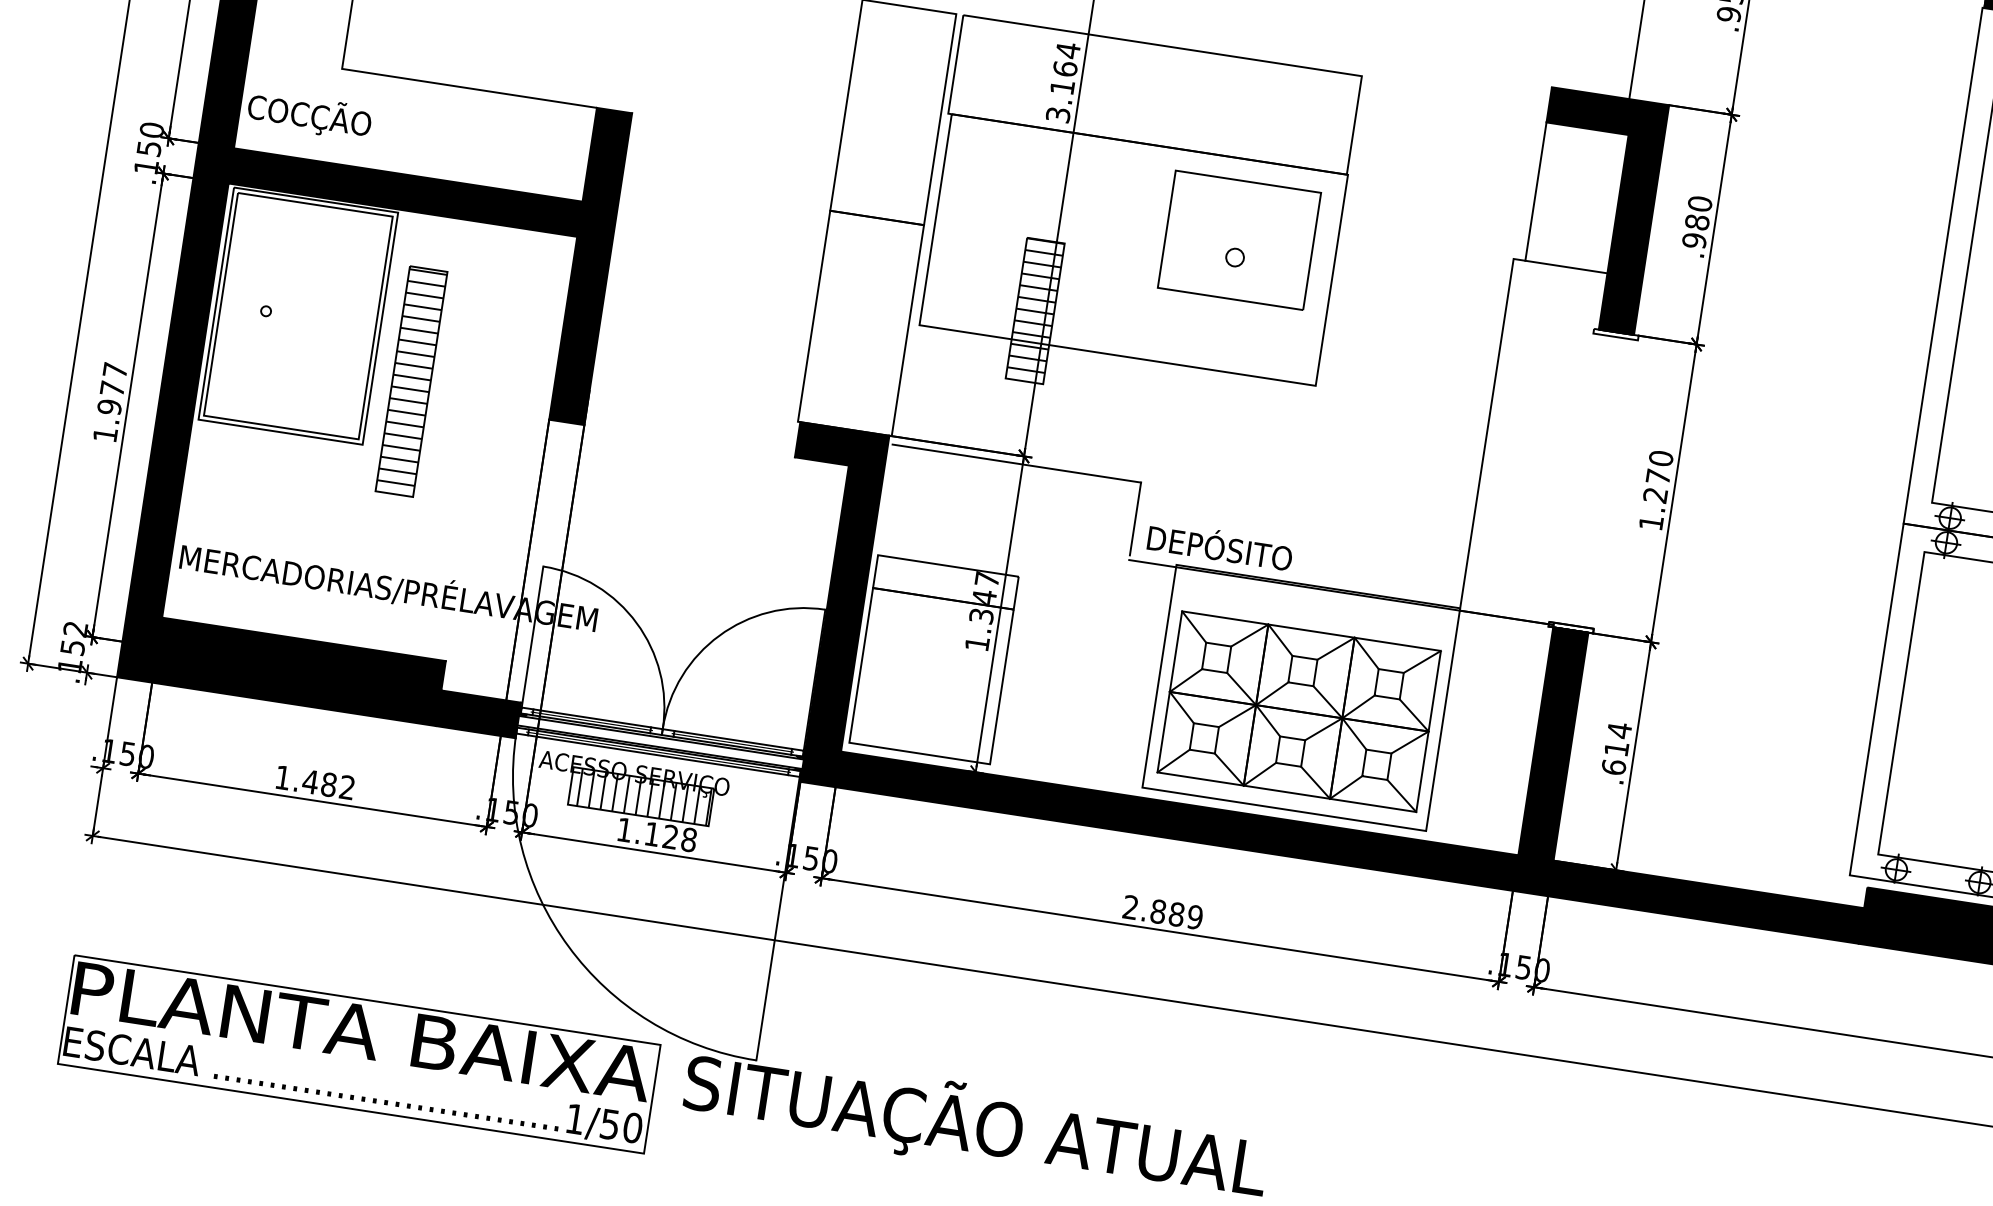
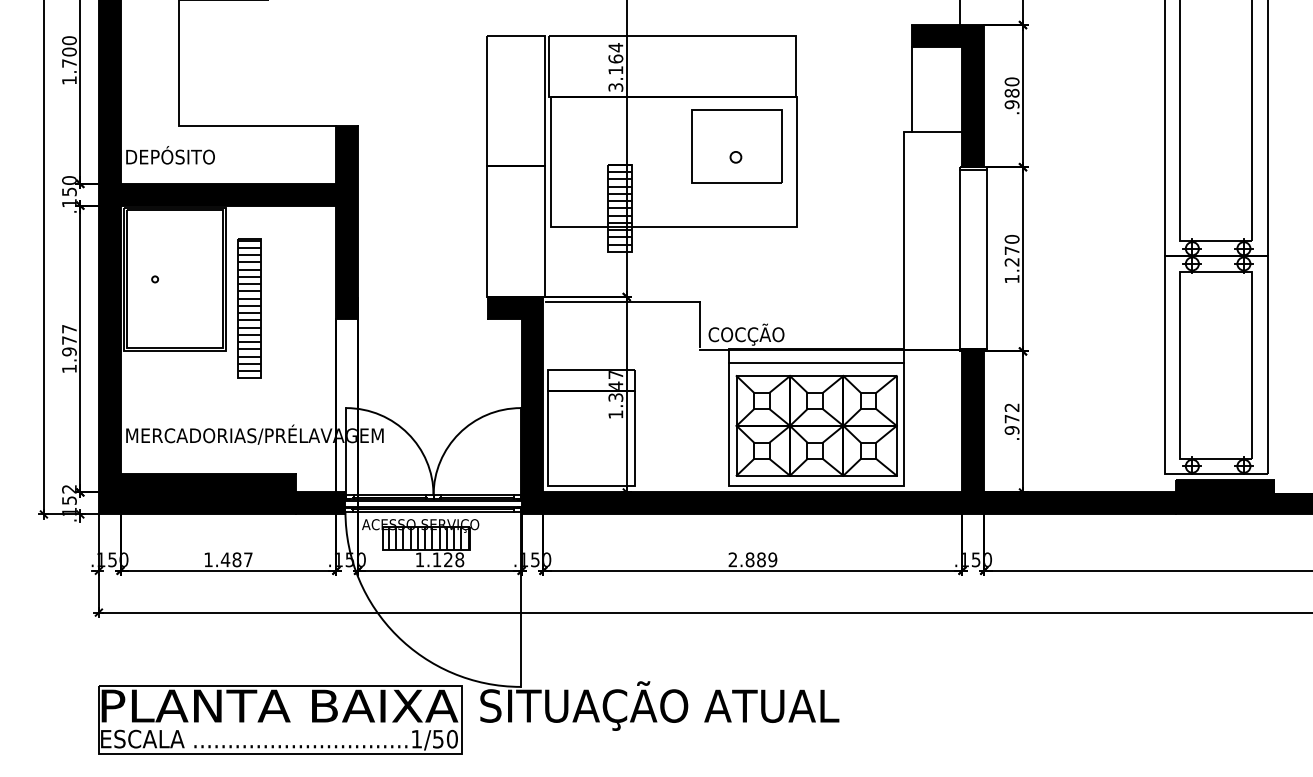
text: (319, 117) -> (169, 157), COCÇÃO -> DEPÓSITO
line: (1571, 478) -> (959, 259), added
line: (1616, 484) -> (987, 259), added
text: (1219, 548) -> (753, 334), DEPÓSITO -> COCÇÃO
line: (1314, 610) -> (816, 363), added
text: (1615, 747) -> (1011, 418), .614 -> .972
text: (347, 787) -> (248, 559), 1.482 -> 1.487

